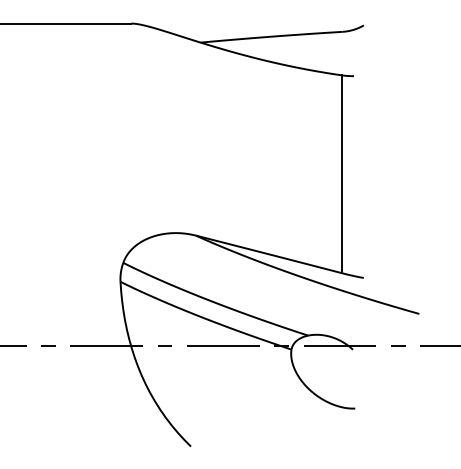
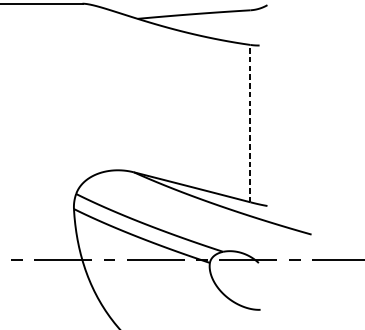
line: (342, 174) -> (250, 123), solid -> dashed

